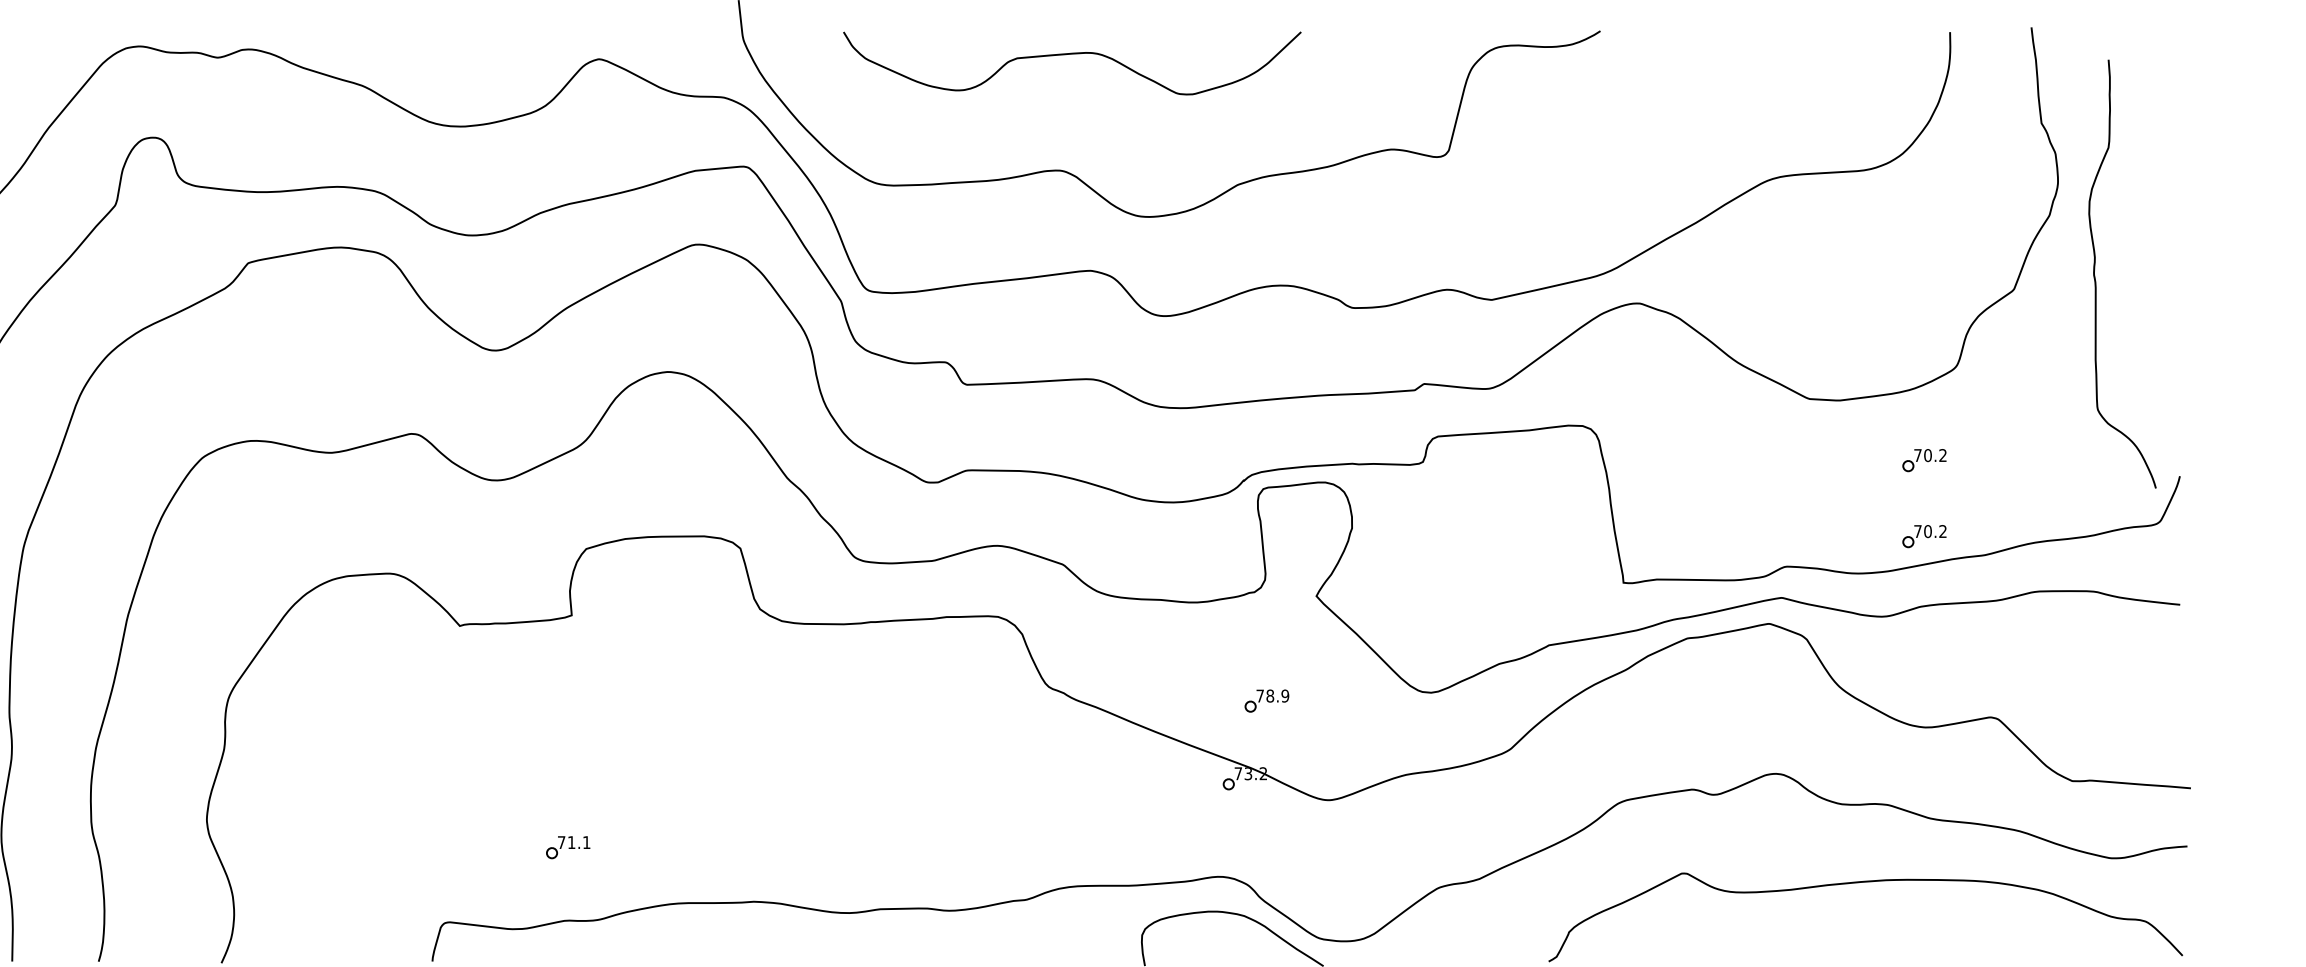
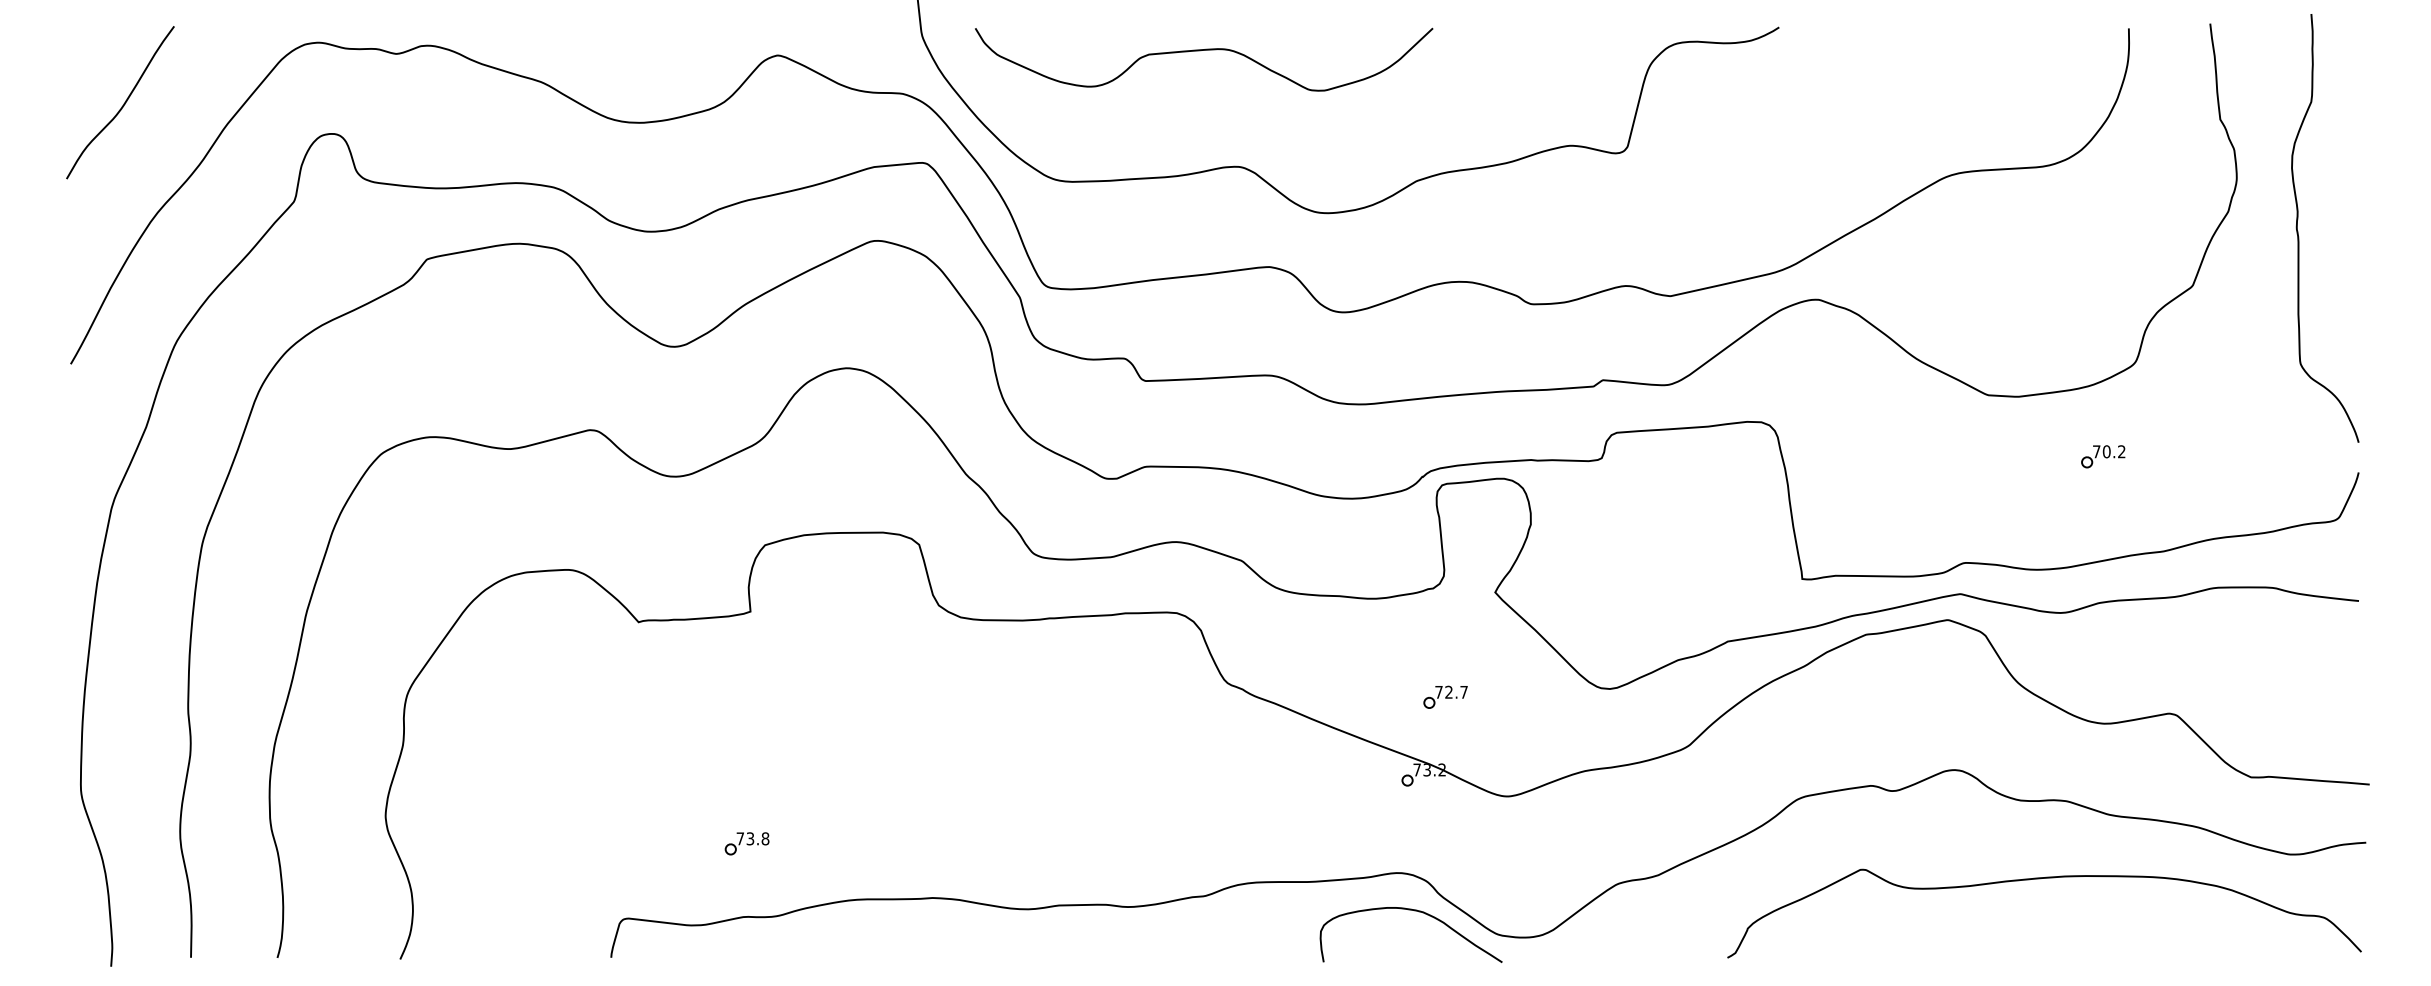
curve: (1068, 55) -> (1200, 51), moved
curve: (2095, 277) -> (2298, 231), moved
part: (1924, 536) -> (2103, 532), removed
text: (1277, 695) -> (1456, 691), 78.9 -> 72.7
text: (578, 842) -> (757, 838), 71.1 -> 73.8

